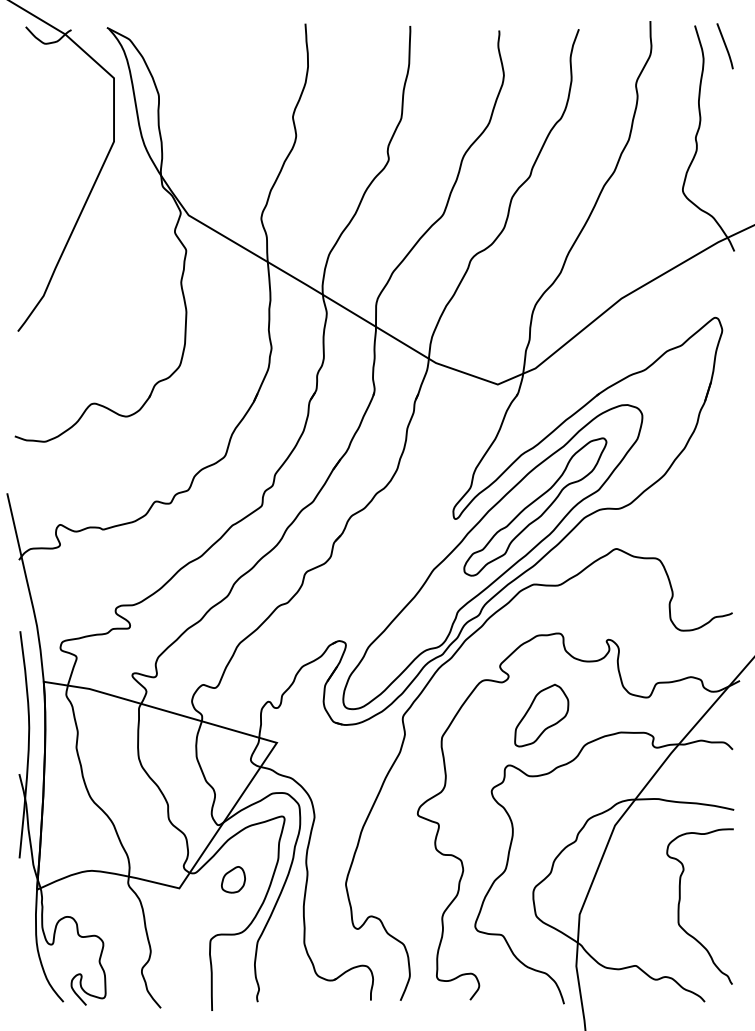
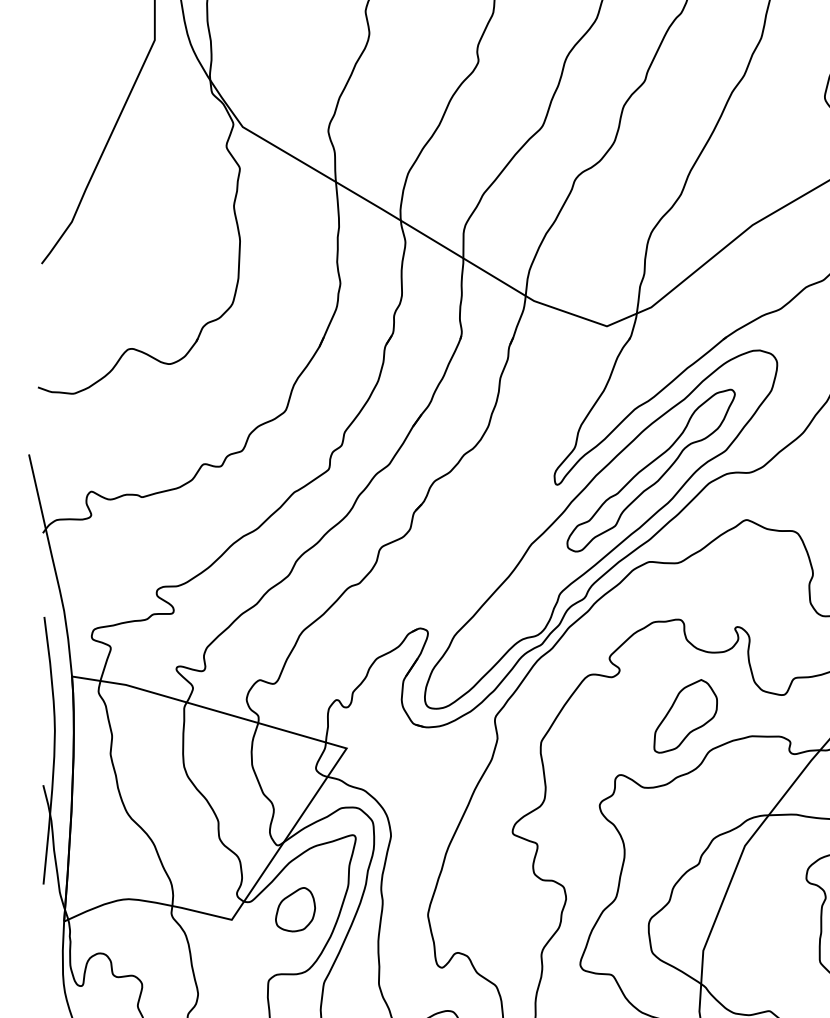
part: (541, 715) -> (685, 716), moved
part: (233, 879) -> (295, 909), size x1.43

